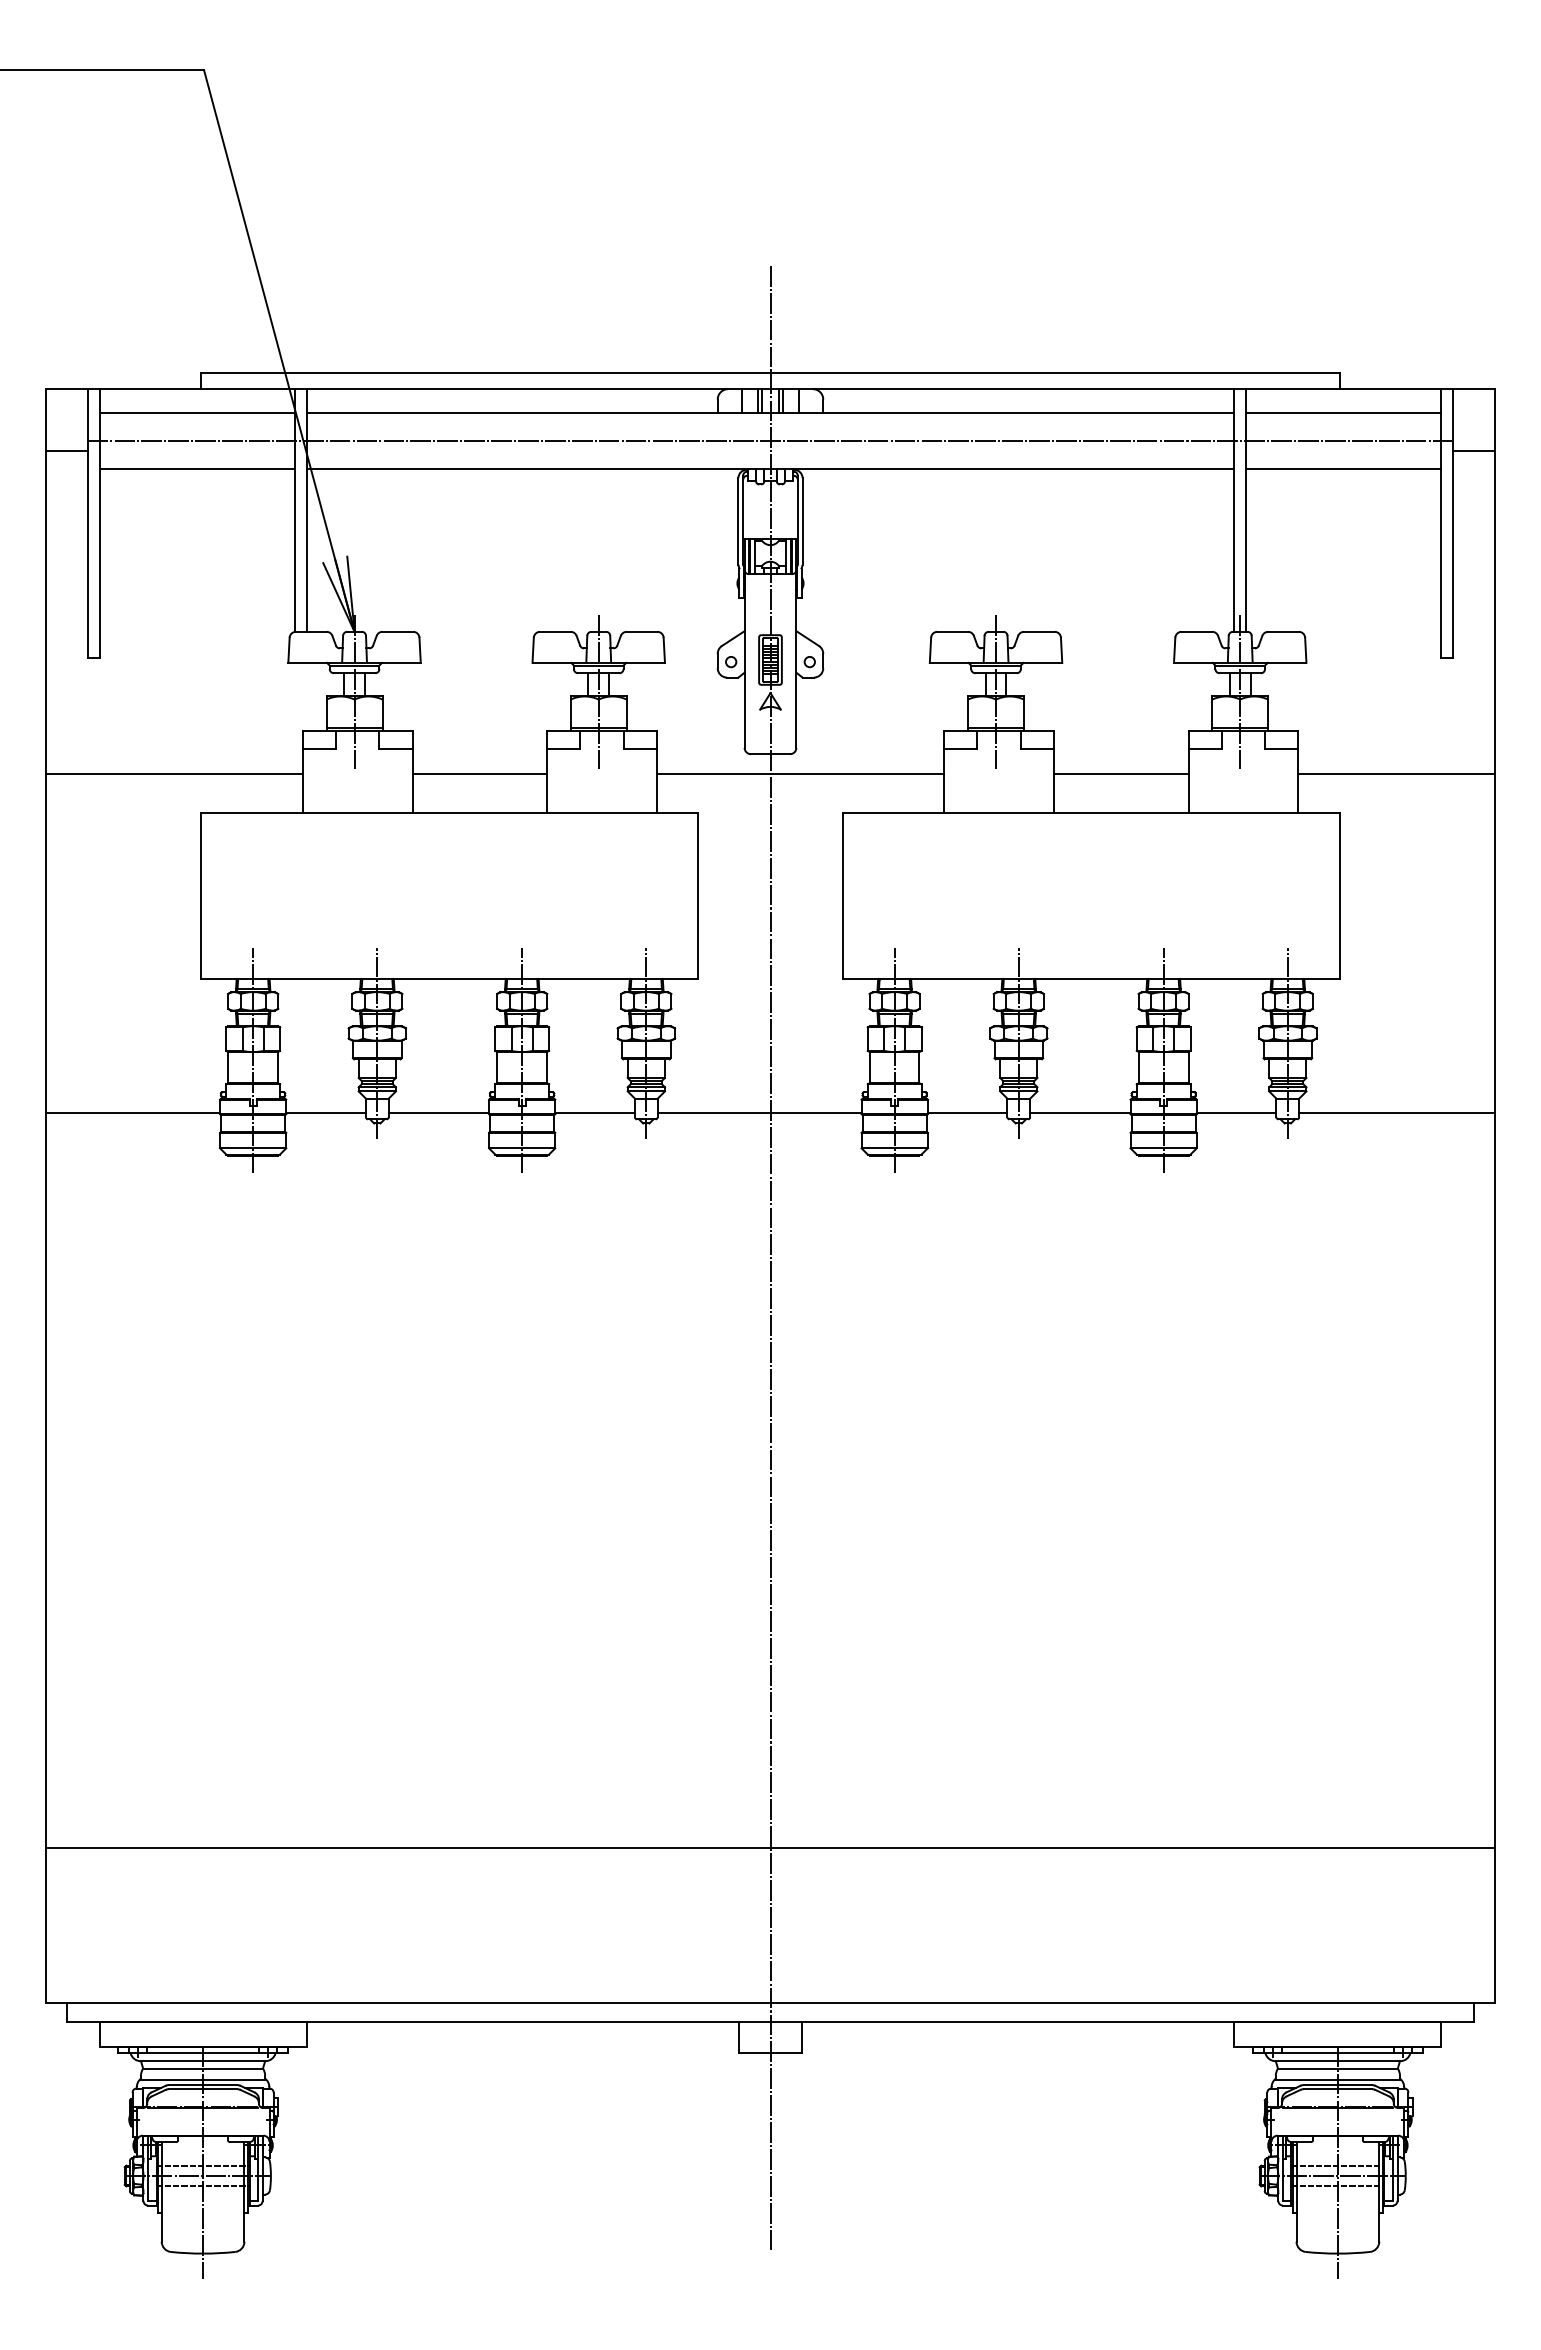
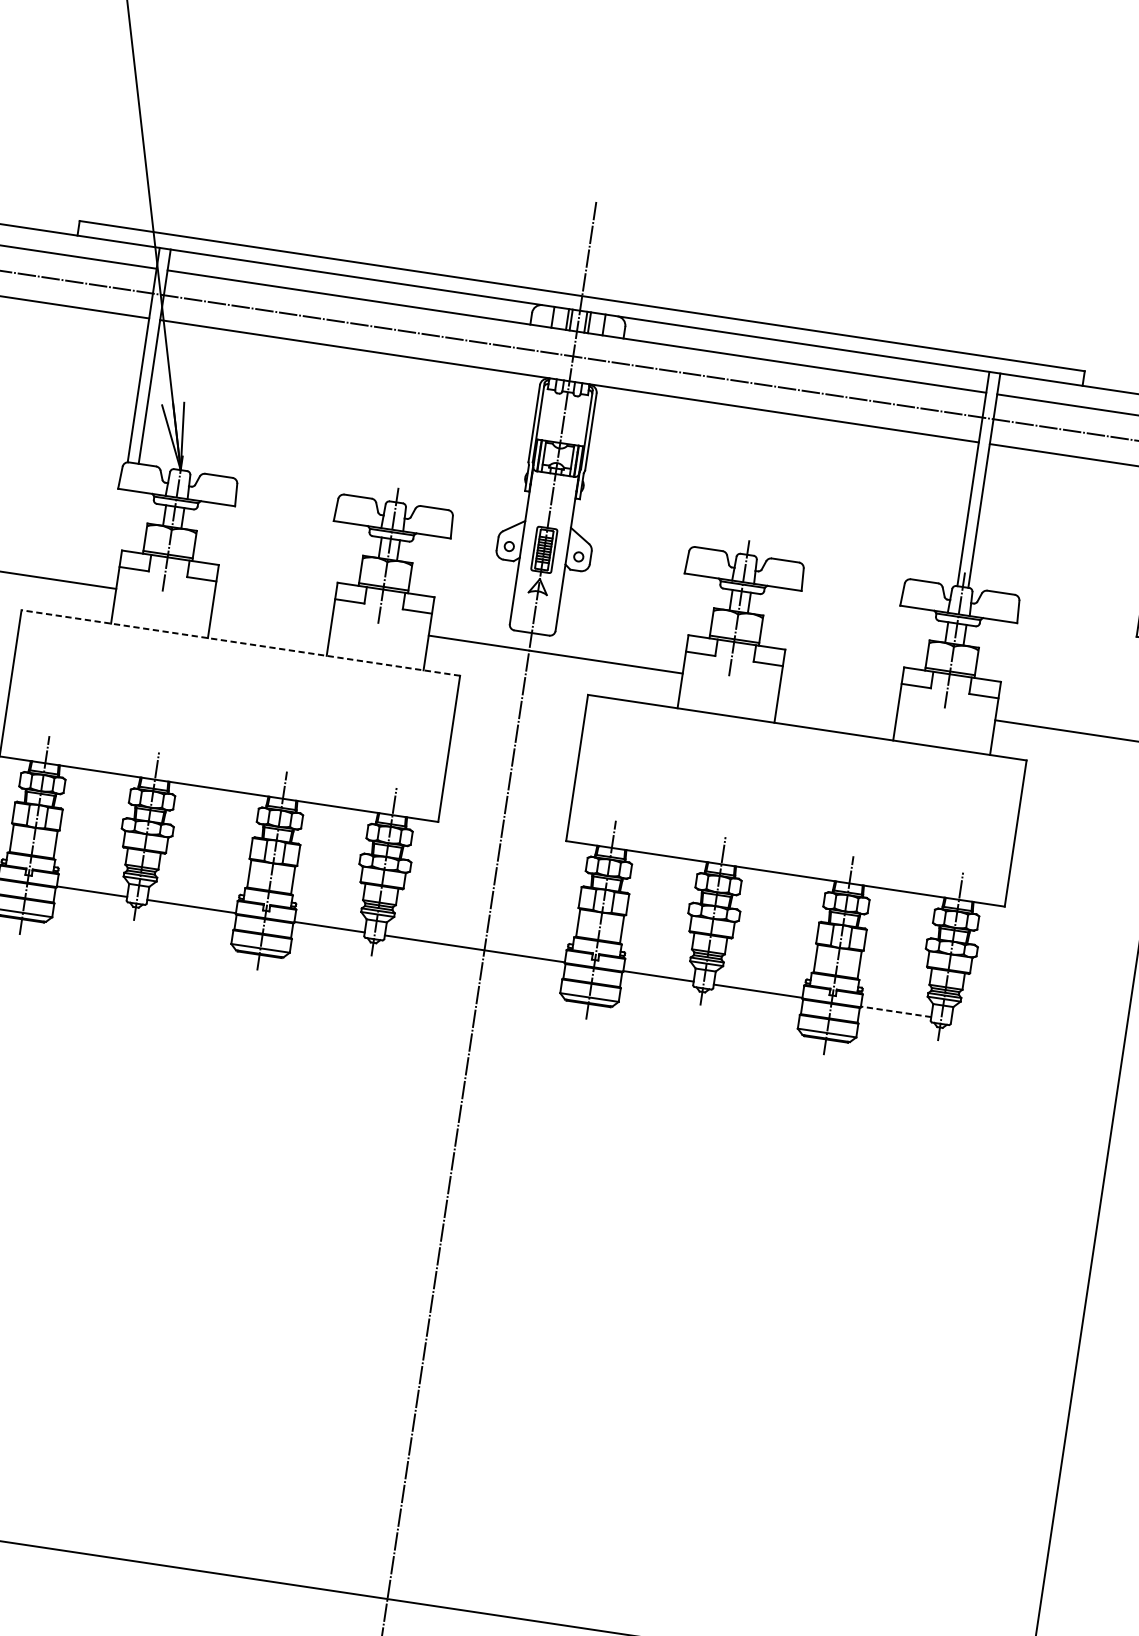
line: (479, 774) -> (272, 612), removed
line: (1120, 774) -> (838, 697), removed
line: (449, 813) -> (240, 643), solid -> dashed
line: (1236, 1113) -> (895, 1011), solid -> dashed
line: (1396, 1113) -> (1037, 1033), removed

